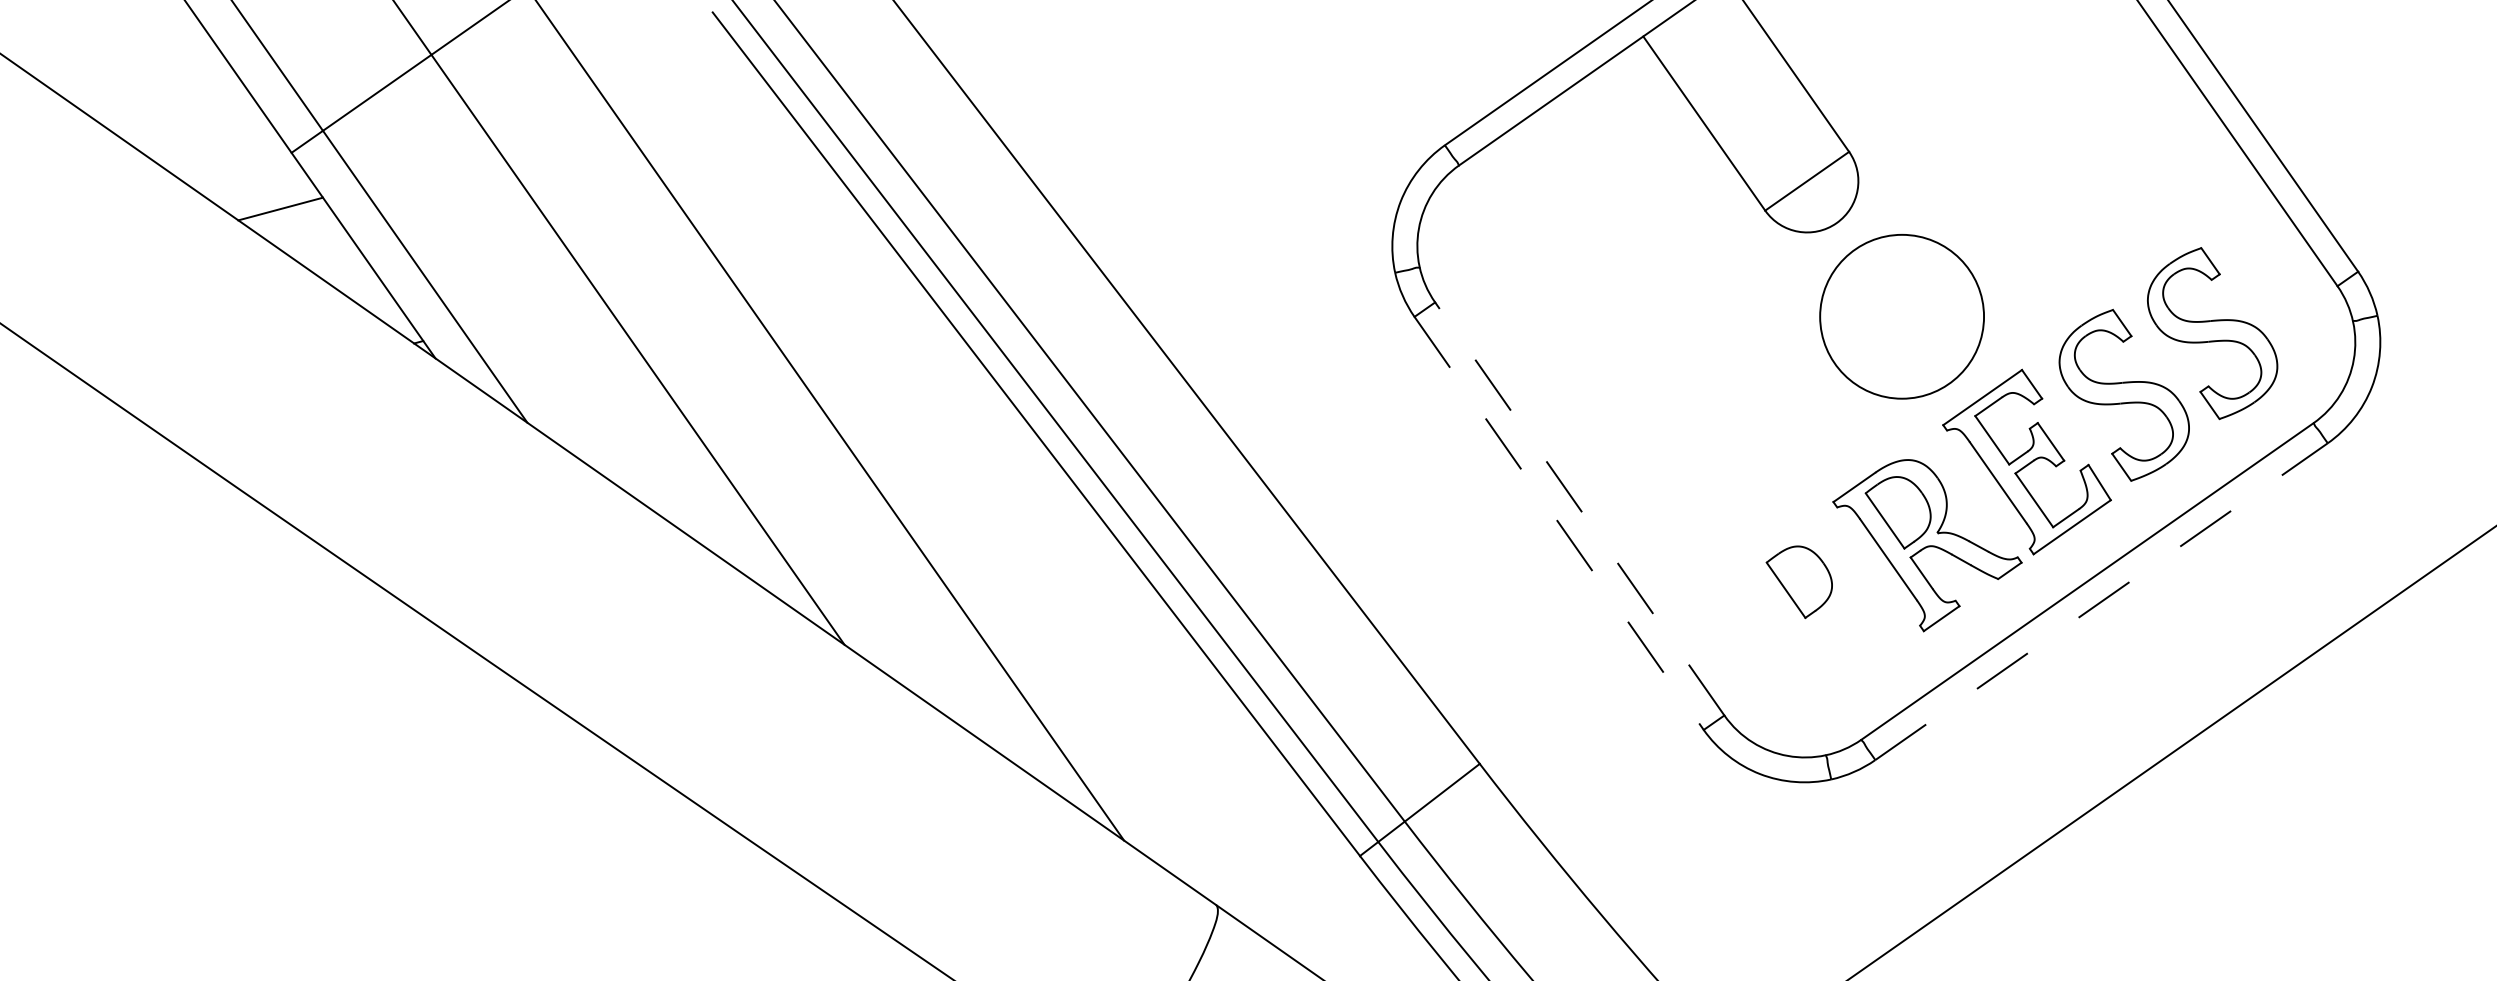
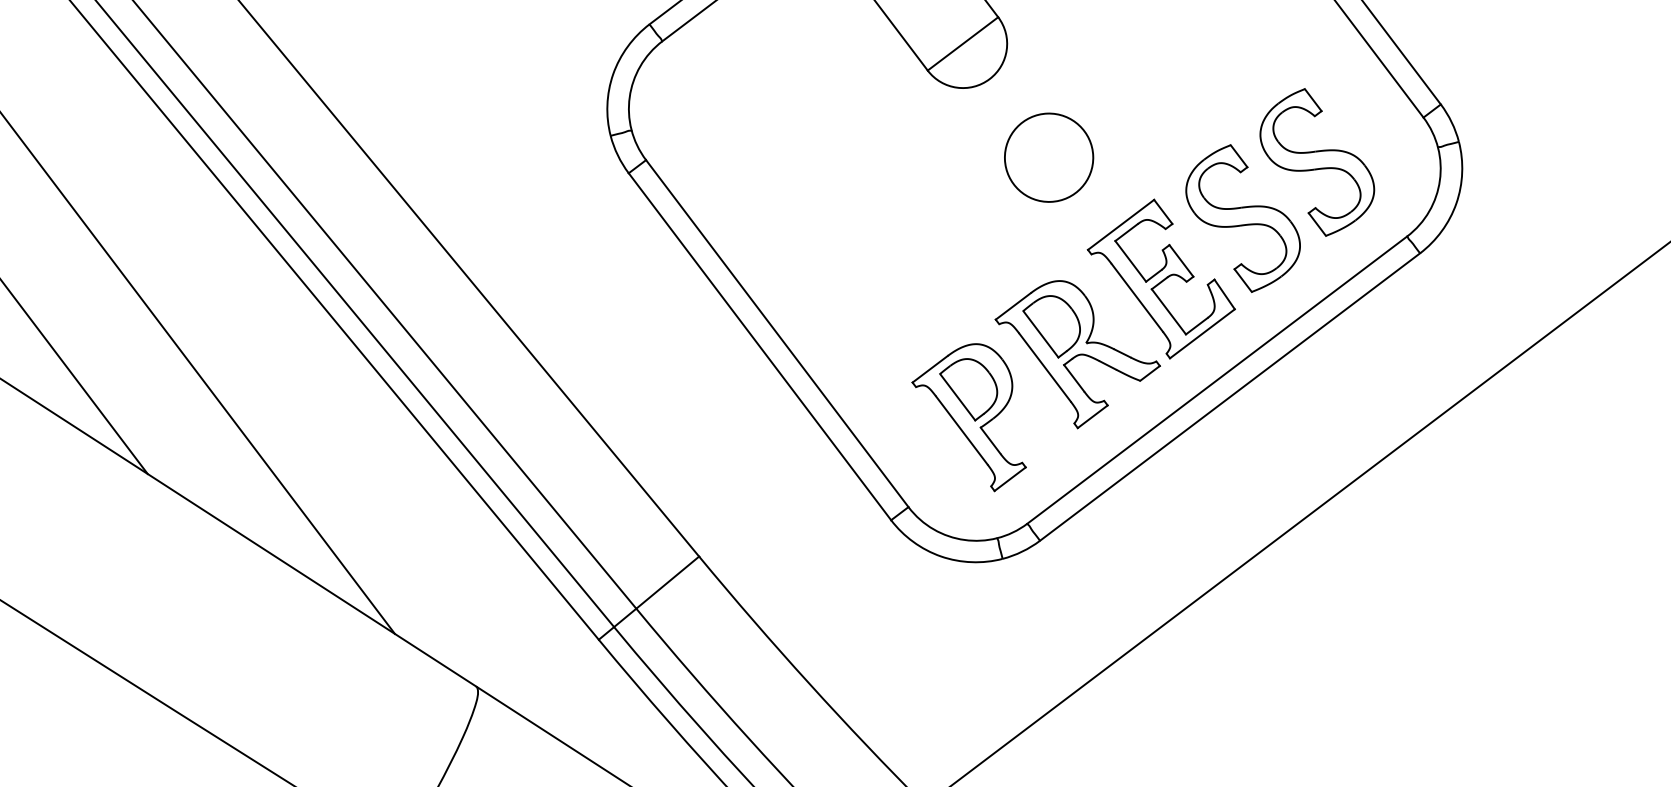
circle: (1901, 316) -> (1048, 157), size x0.62
line: (1579, 508) -> (777, 333), dashed -> solid
line: (1559, 523) -> (760, 346), dashed -> solid
line: (2101, 601) -> (1230, 396), dashed -> solid
part: (1798, 614) -> (969, 417), added

